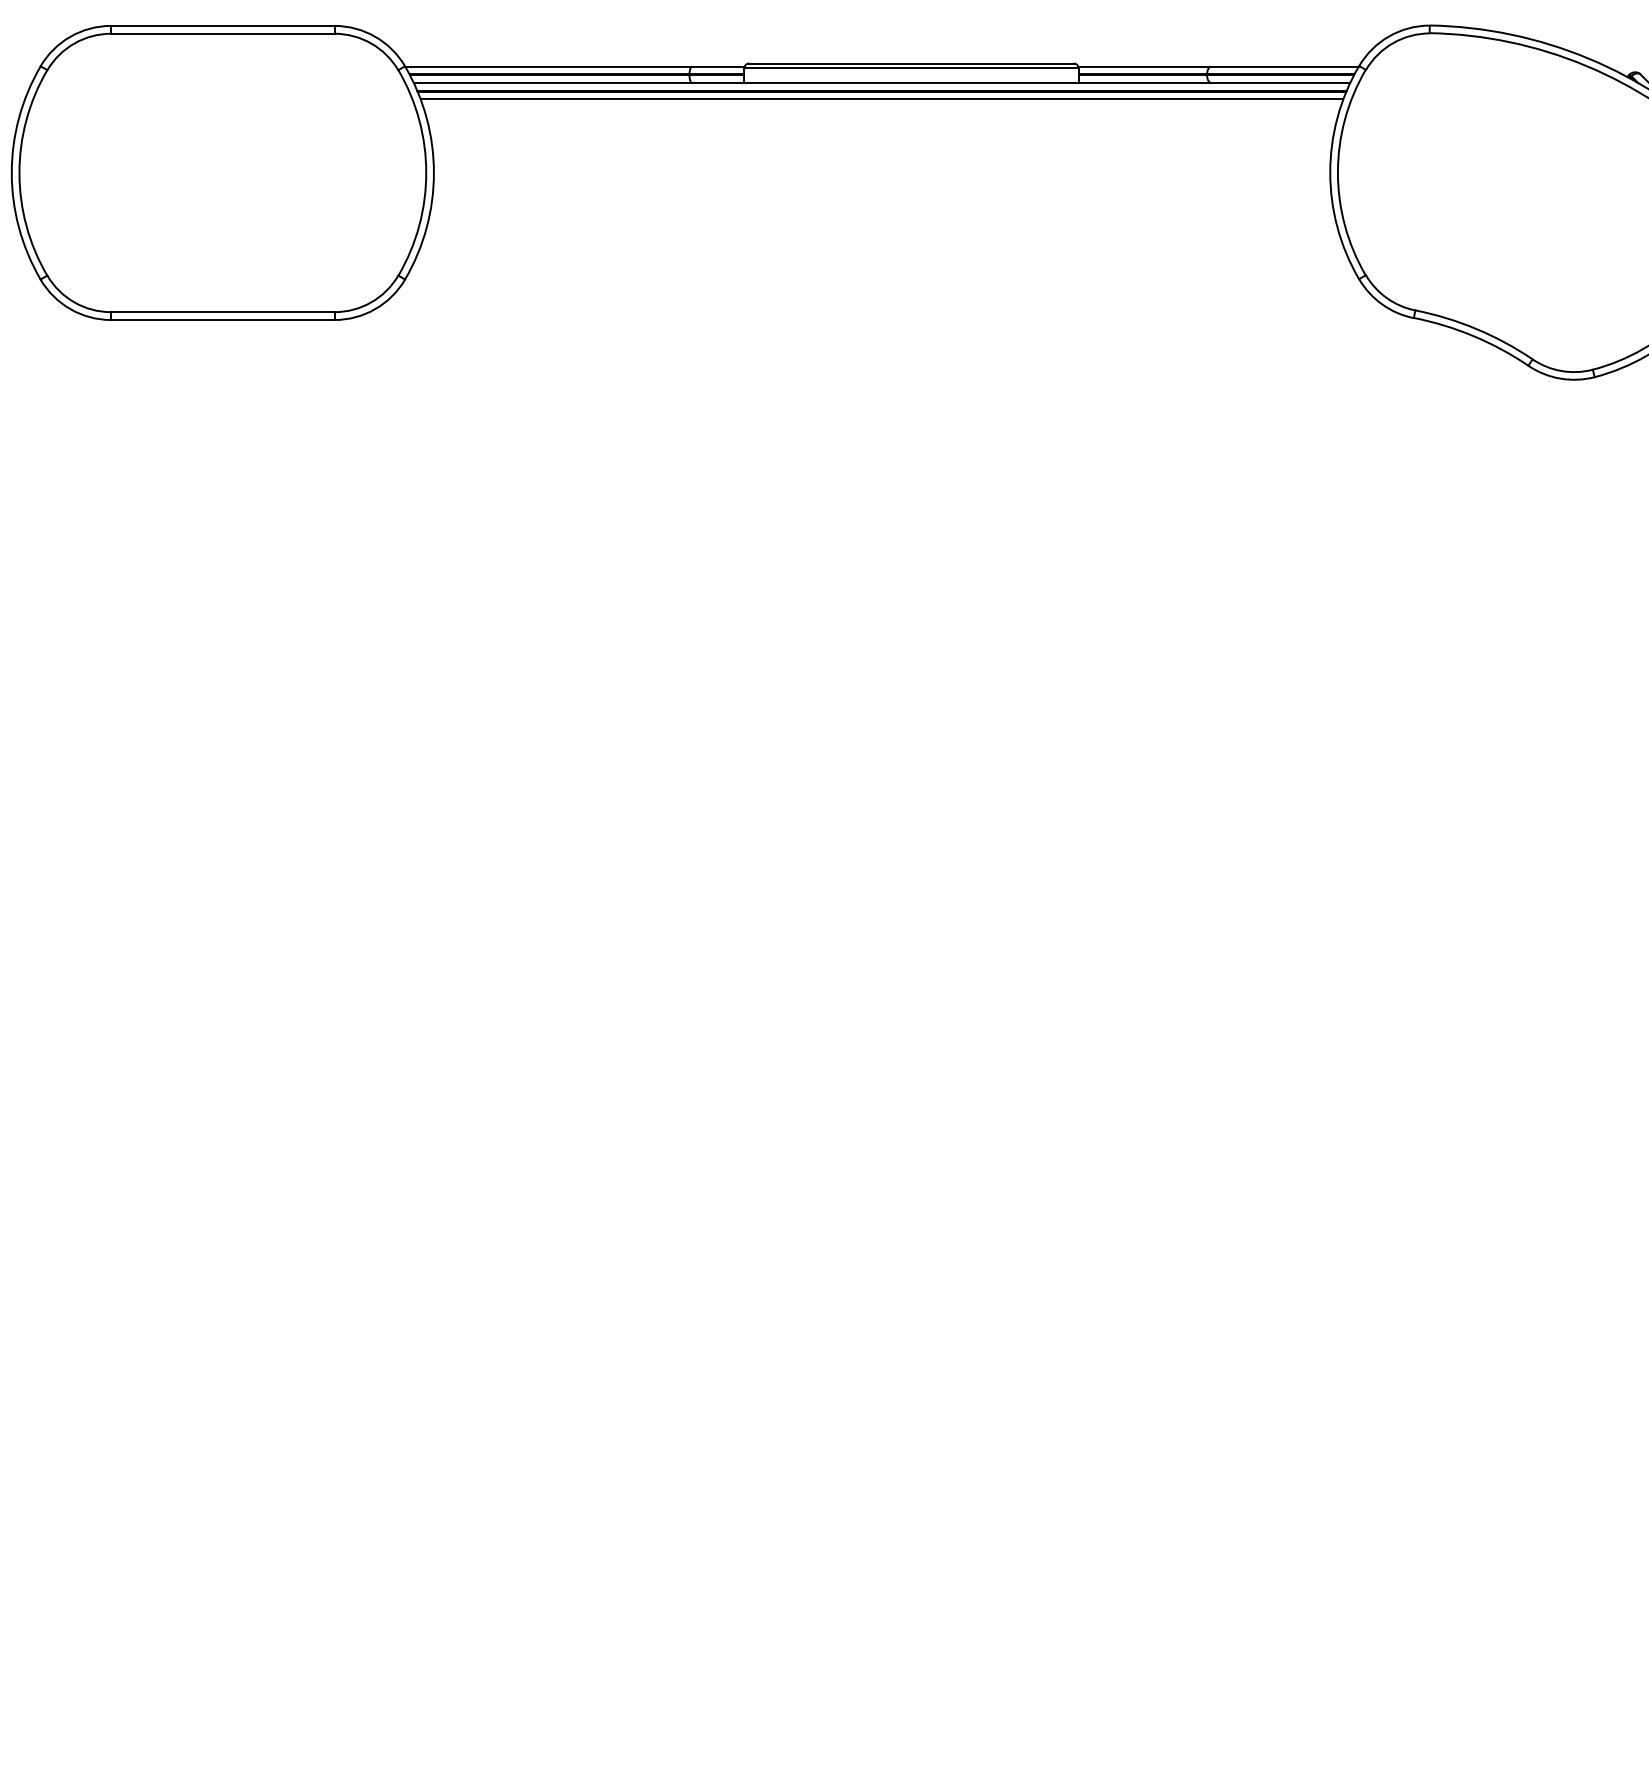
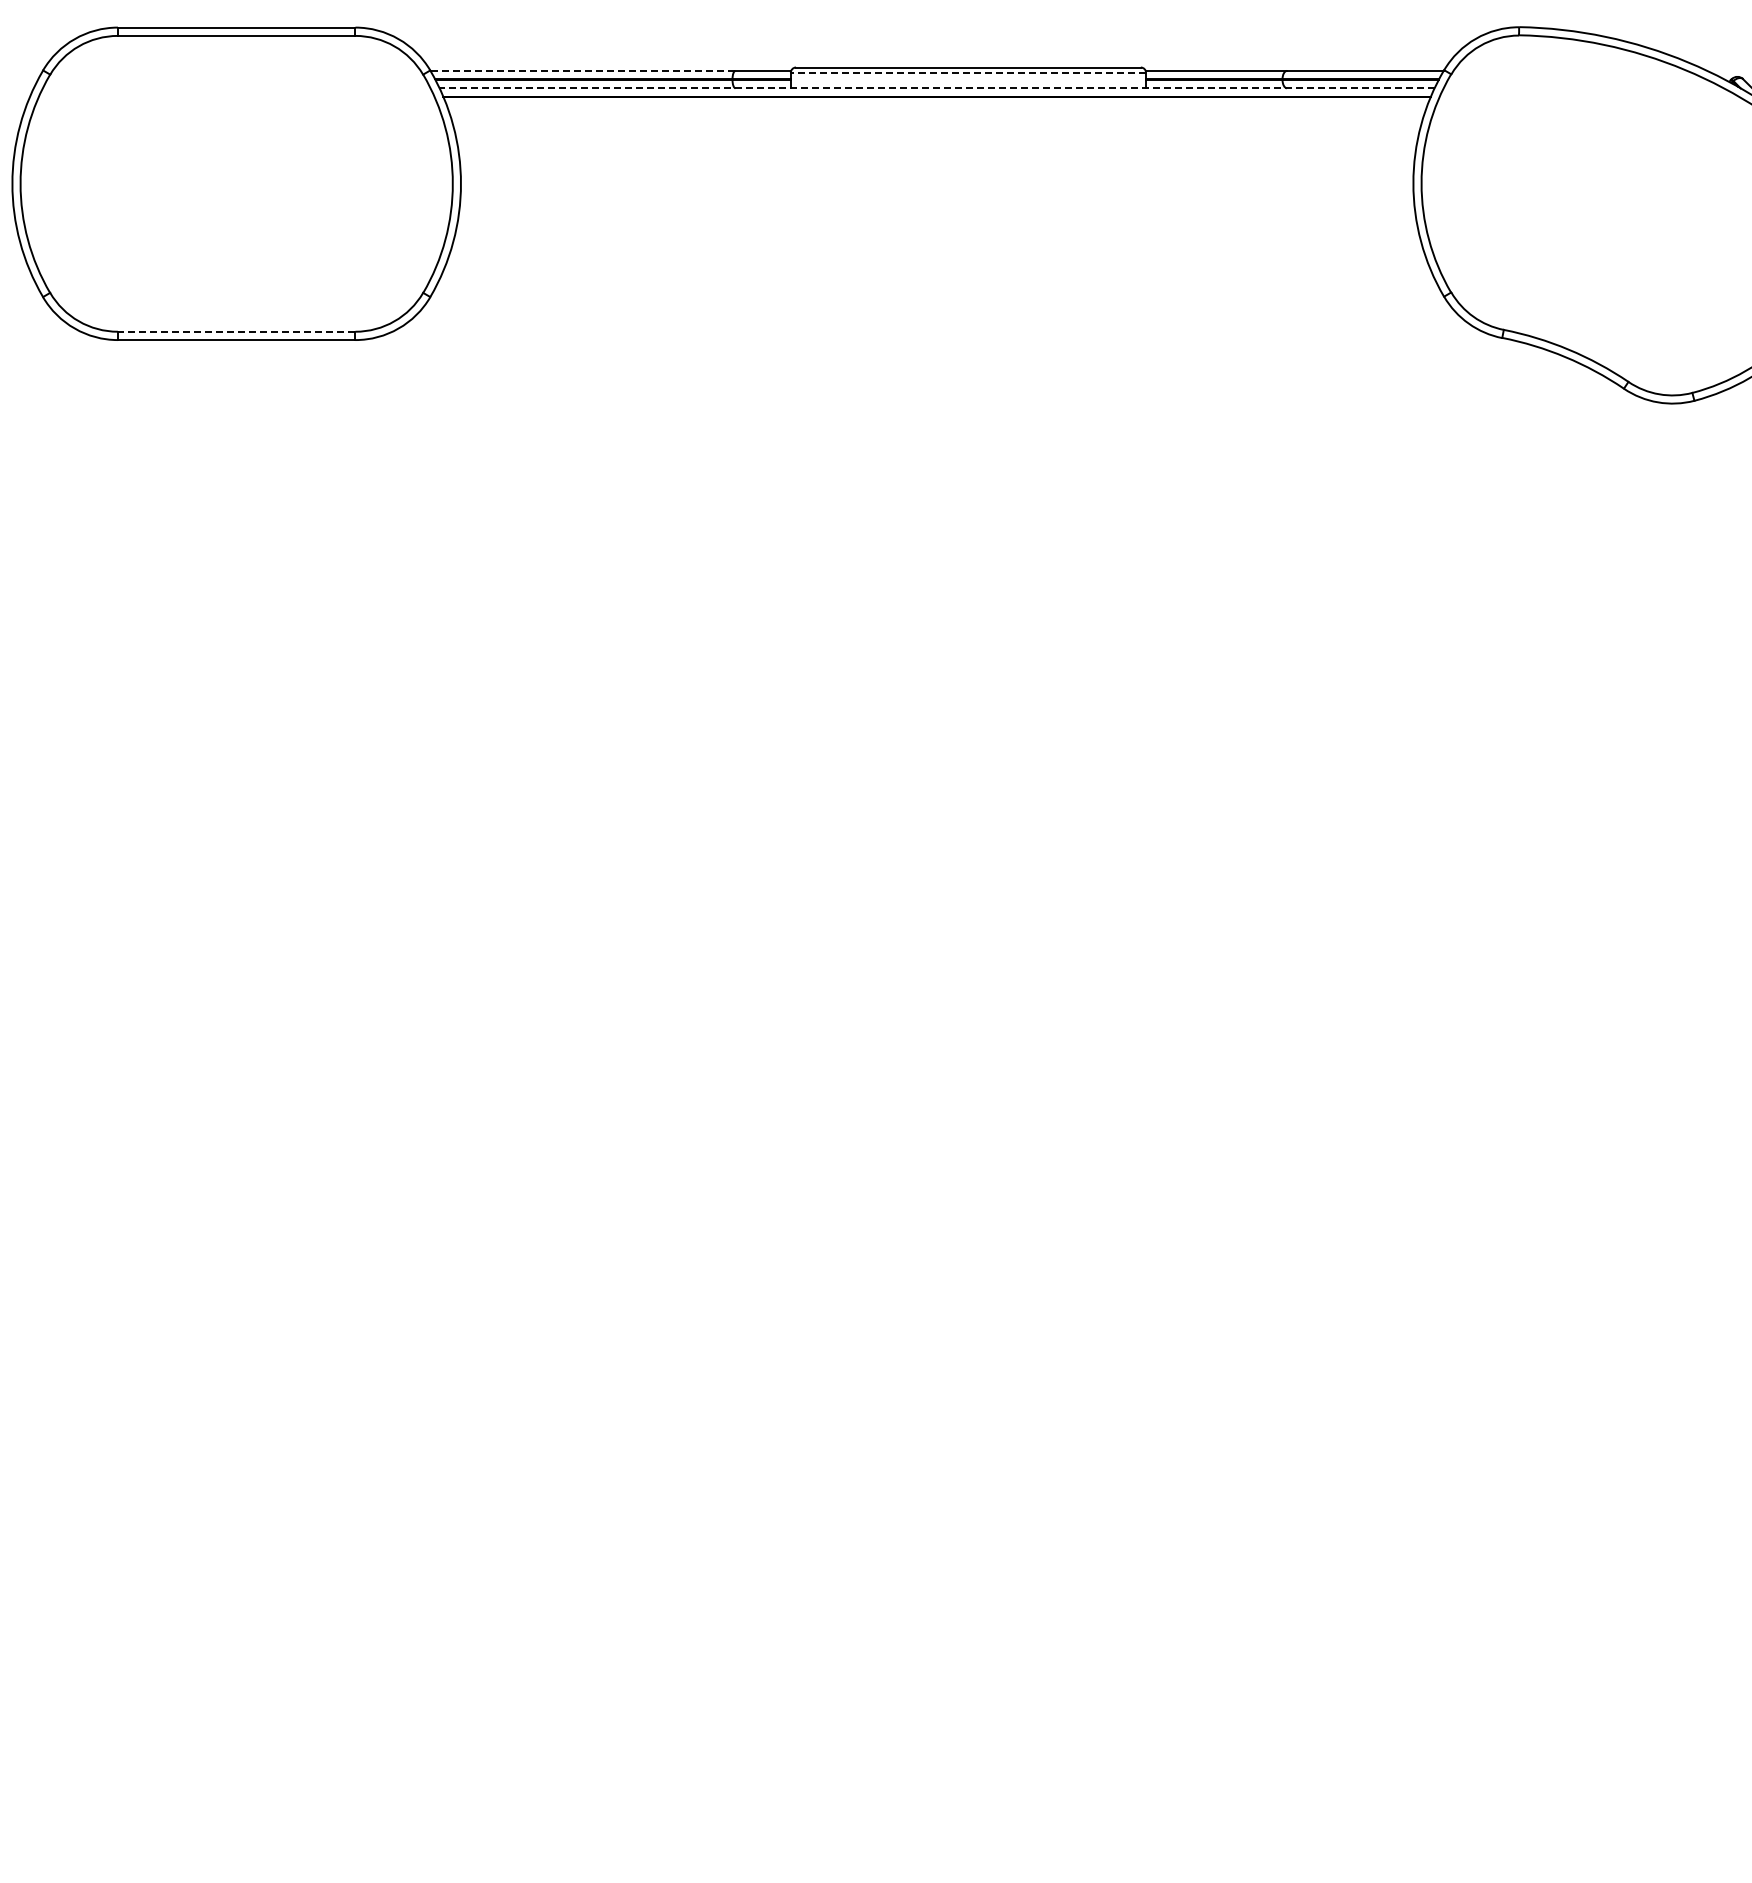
line: (548, 67) -> (582, 71), solid -> dashed
line: (911, 68) -> (968, 72), solid -> dashed
line: (881, 83) -> (936, 88), solid -> dashed
line: (881, 99) -> (936, 105), removed
line: (222, 311) -> (236, 331), solid -> dashed

